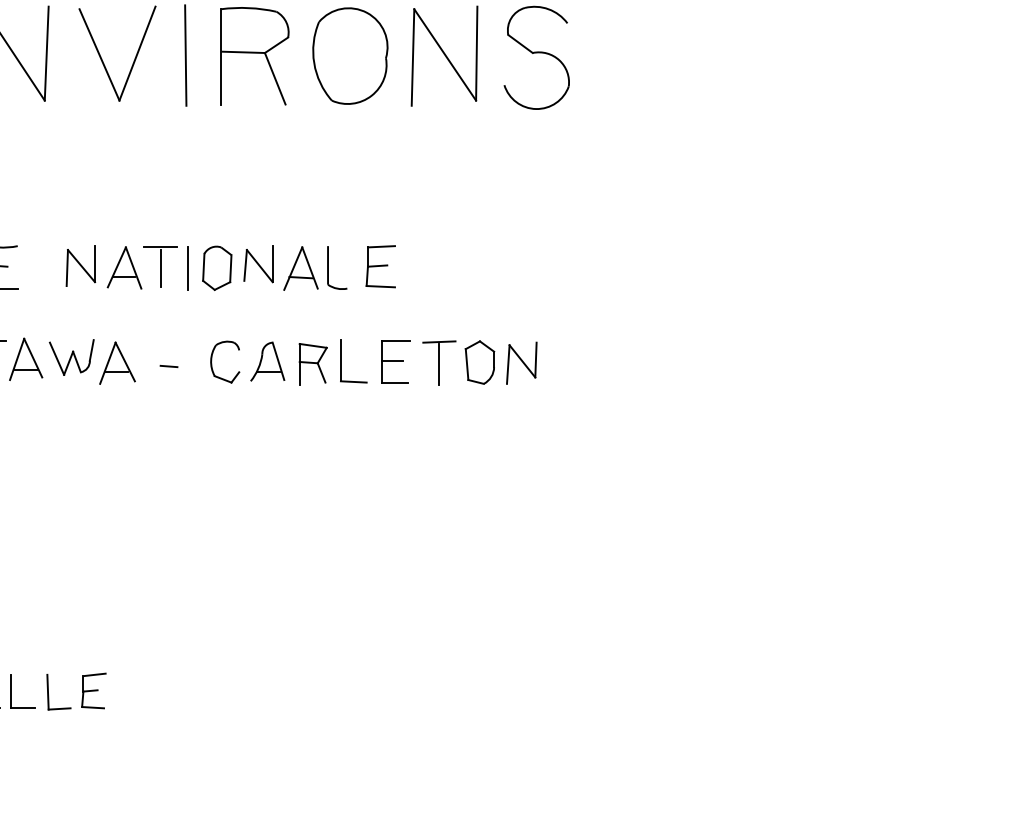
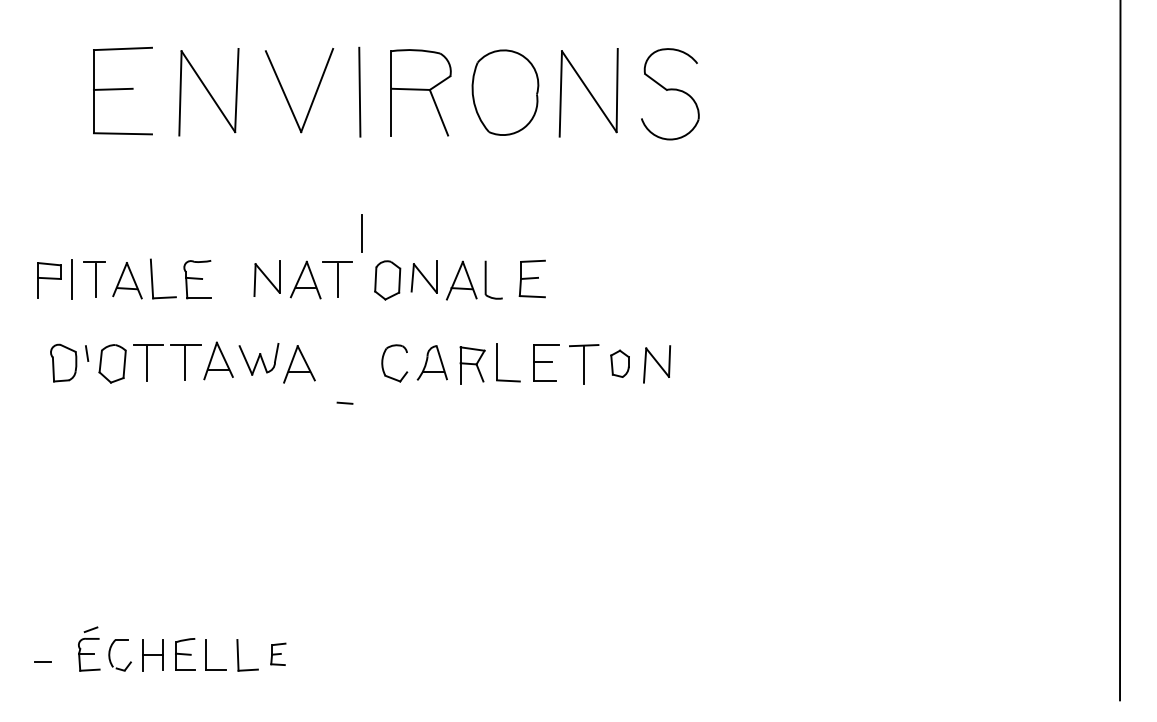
line: (187, 268) -> (361, 233), moved
part: (479, 362) -> (619, 363), size x0.7
line: (168, 365) -> (344, 402), moved
part: (93, 691) -> (278, 654), size x0.7

